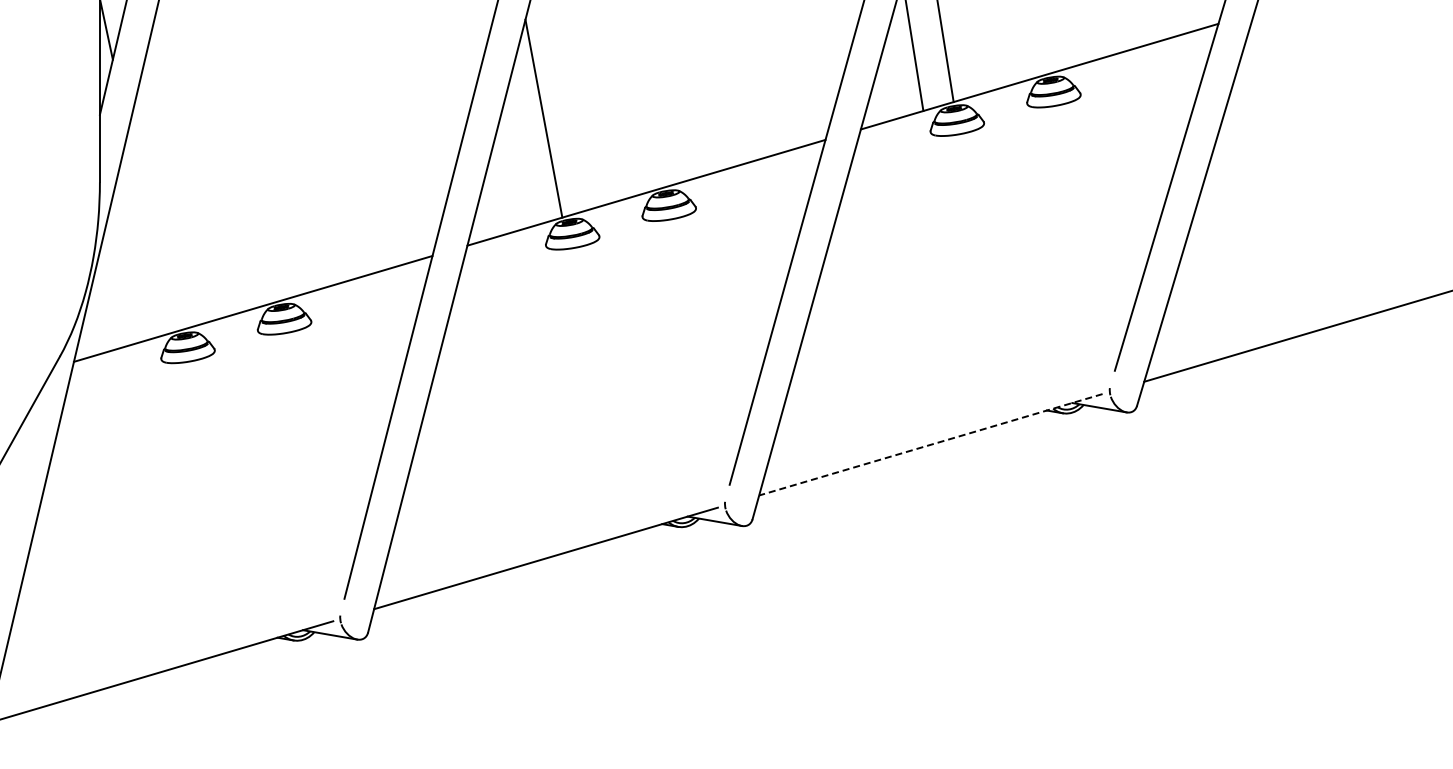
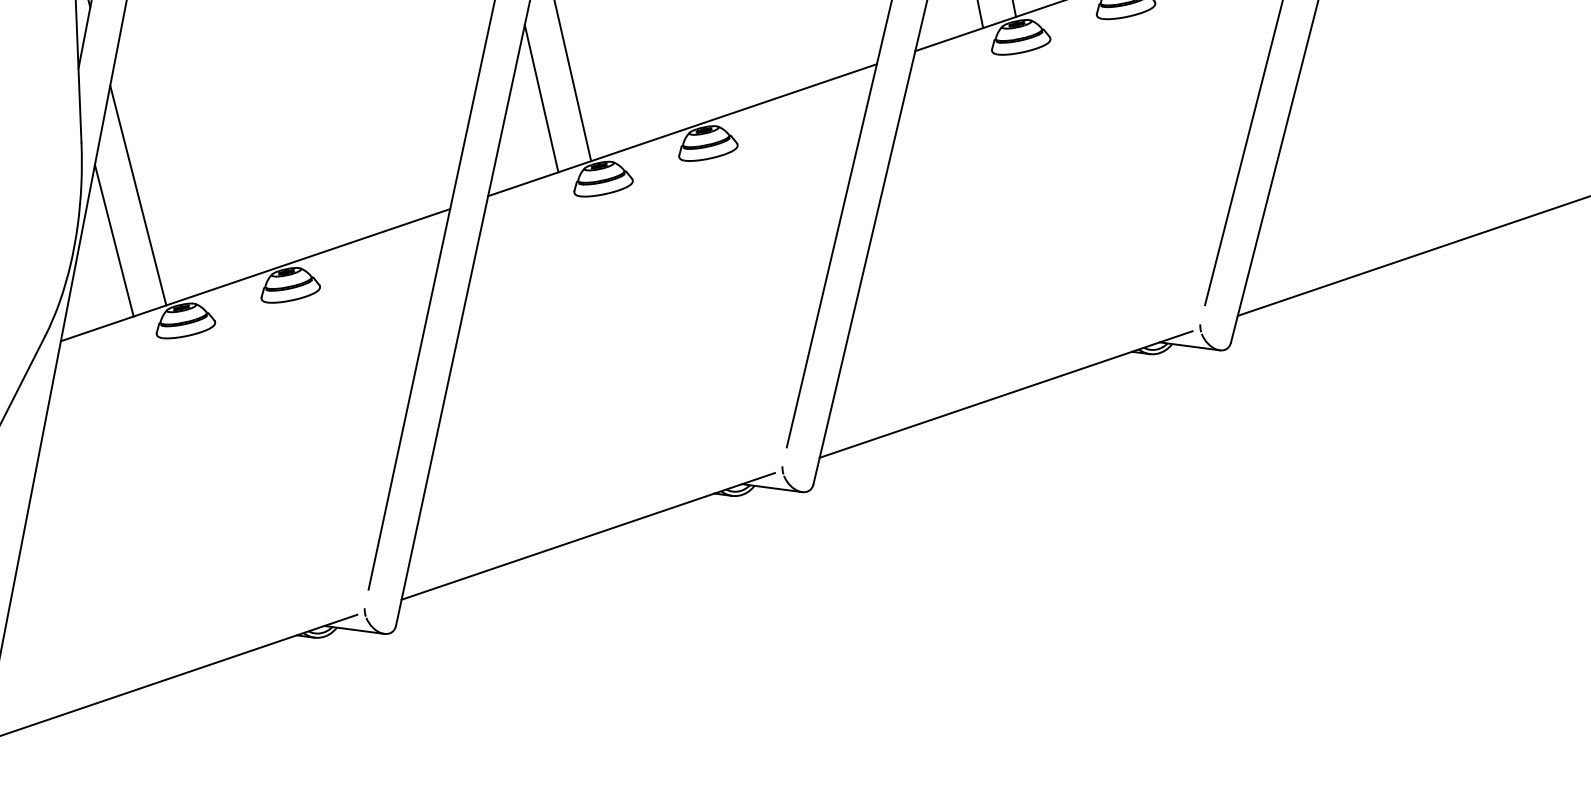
line: (519, 158) -> (541, 98), added
line: (149, 232) -> (138, 195), added
line: (125, 272) -> (113, 240), added
line: (930, 444) -> (1005, 394), dashed -> solid

